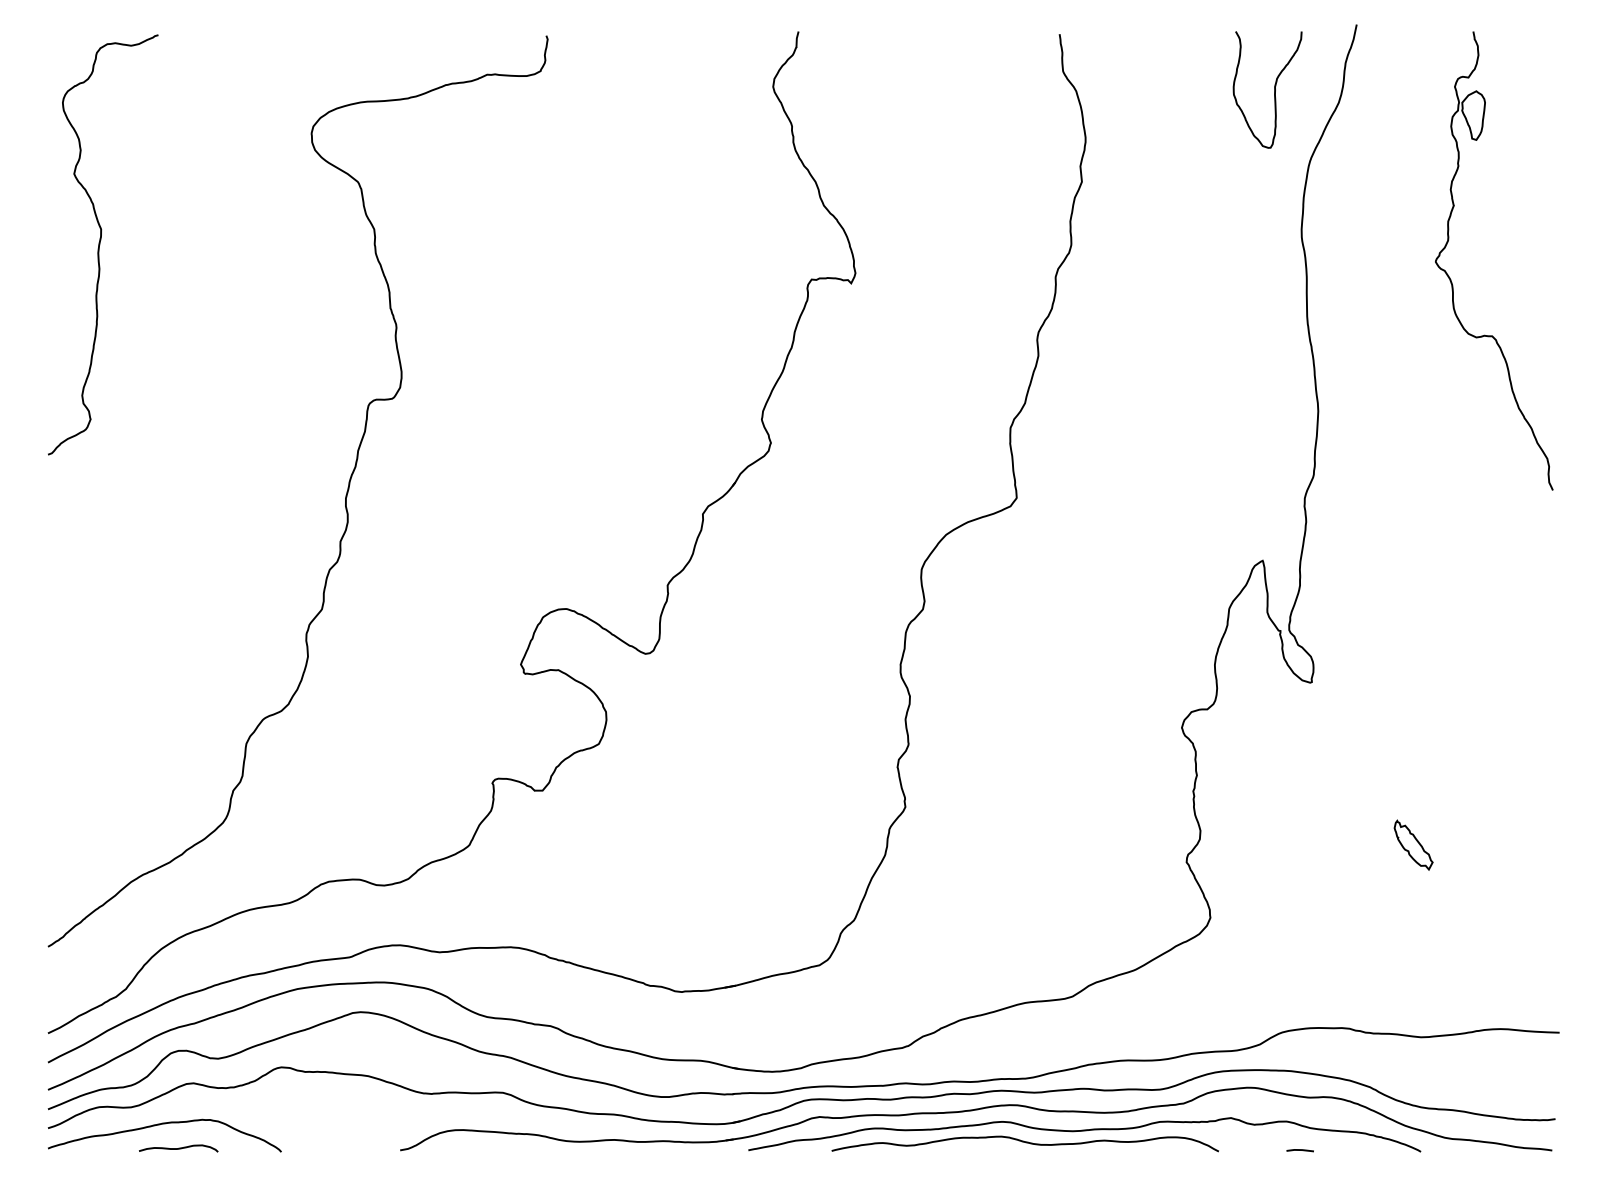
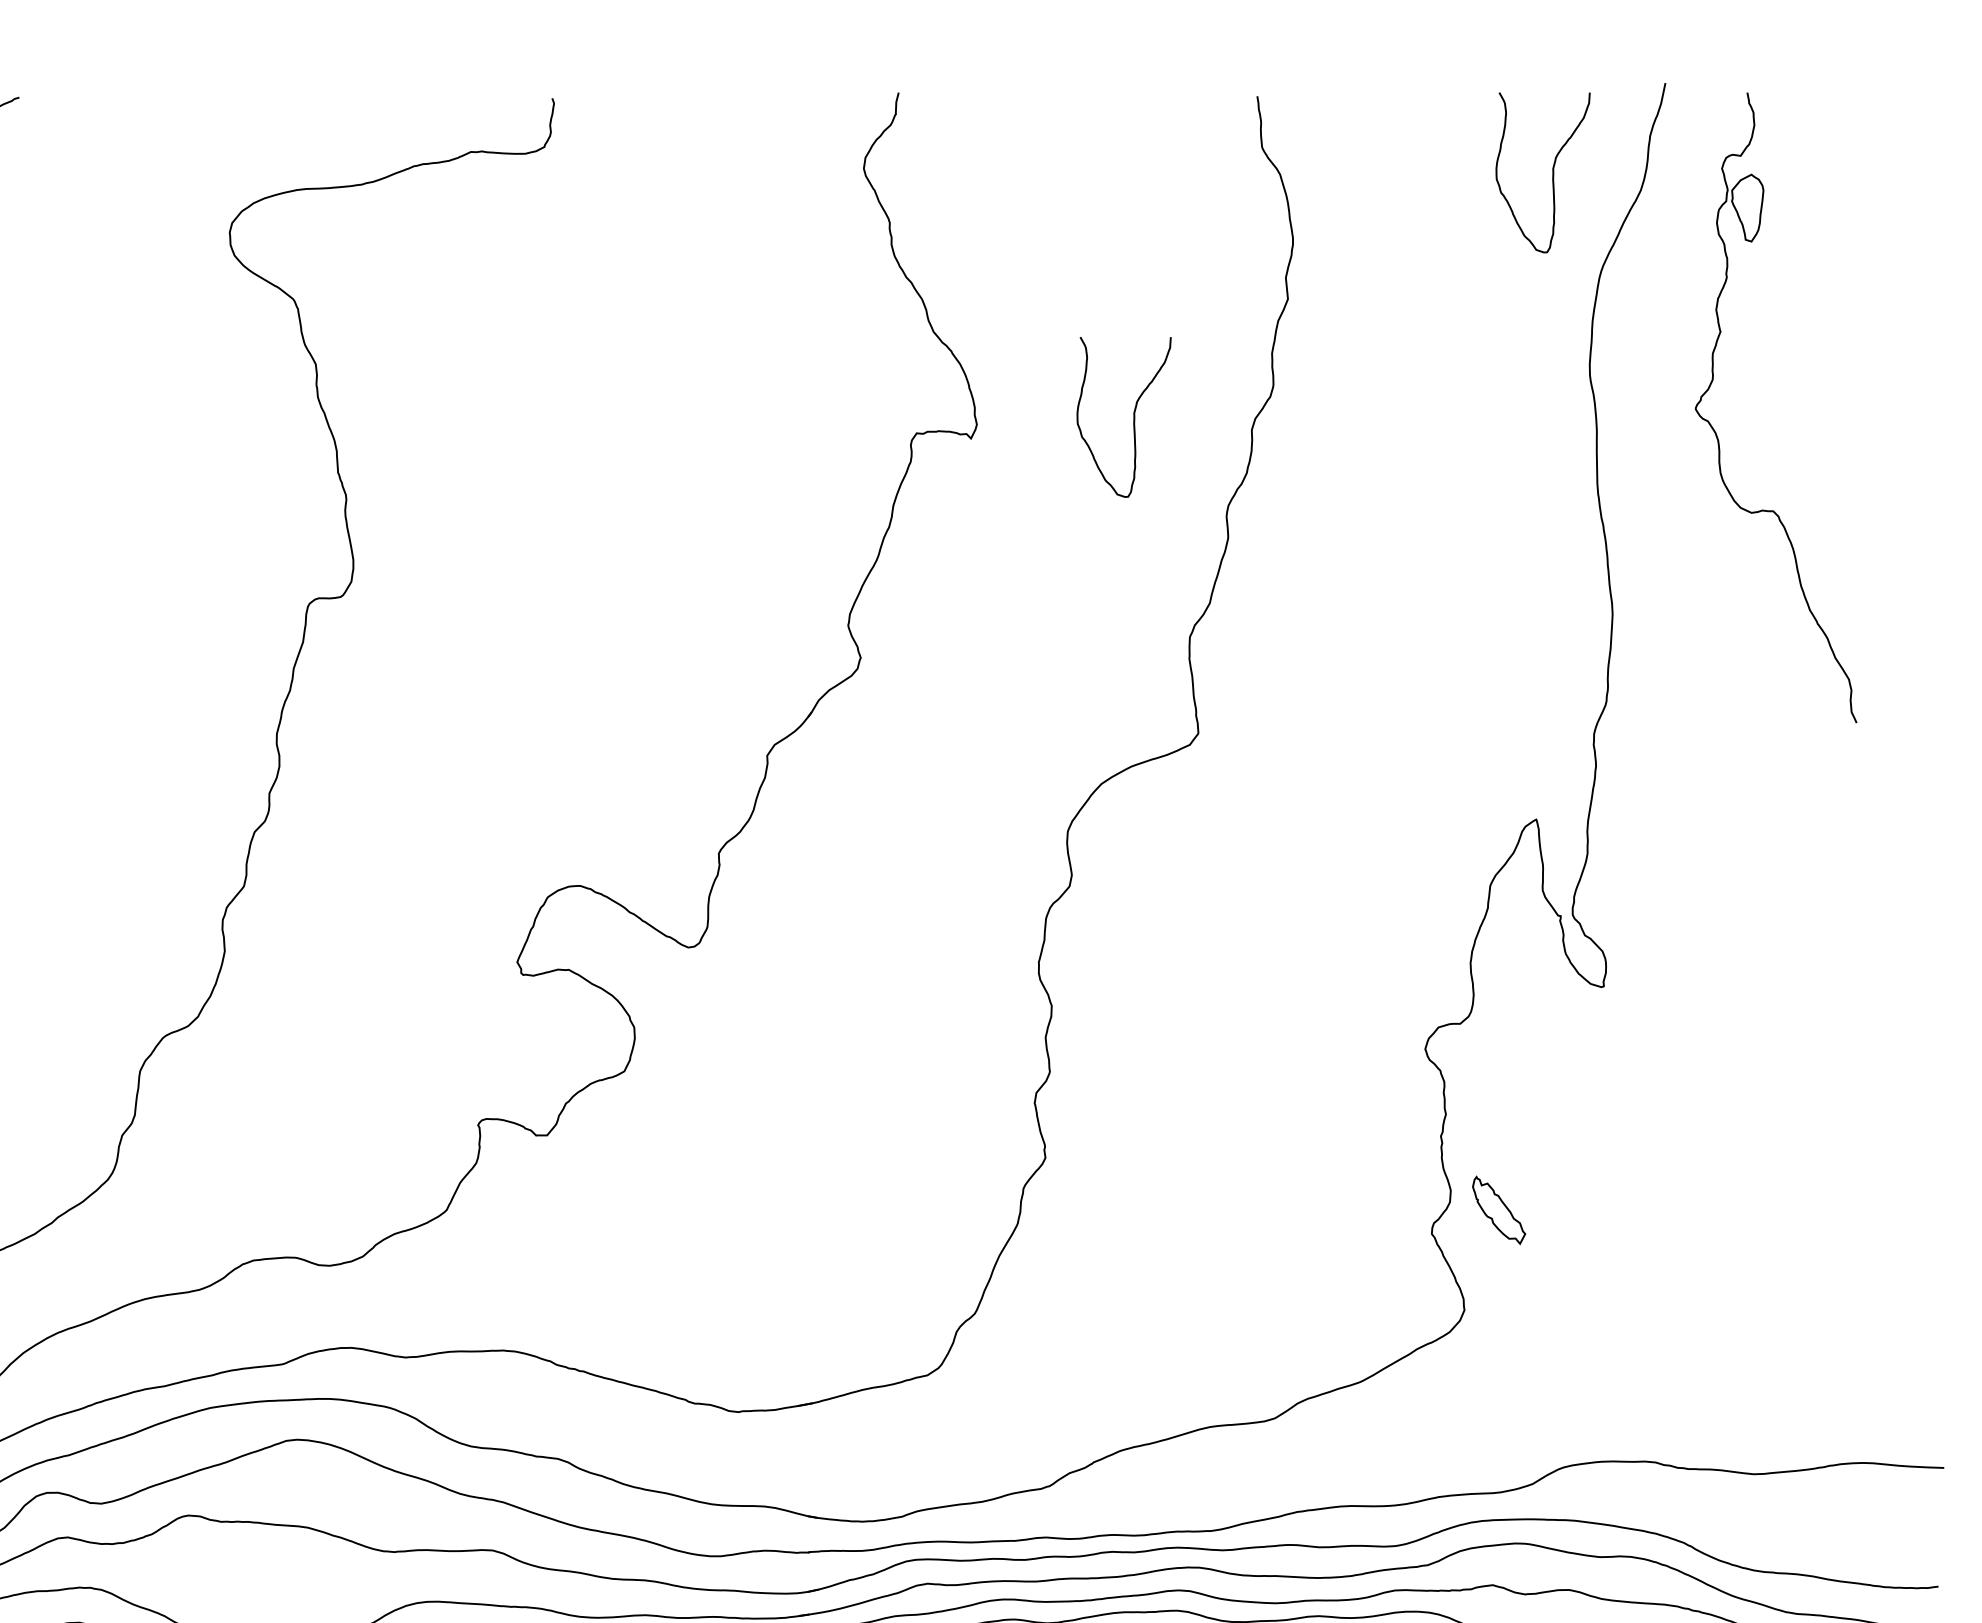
curve: (969, 267) -> (1133, 416), added
part: (1451, 279) -> (1717, 433), moved
part: (1413, 844) -> (1498, 1209), moved

